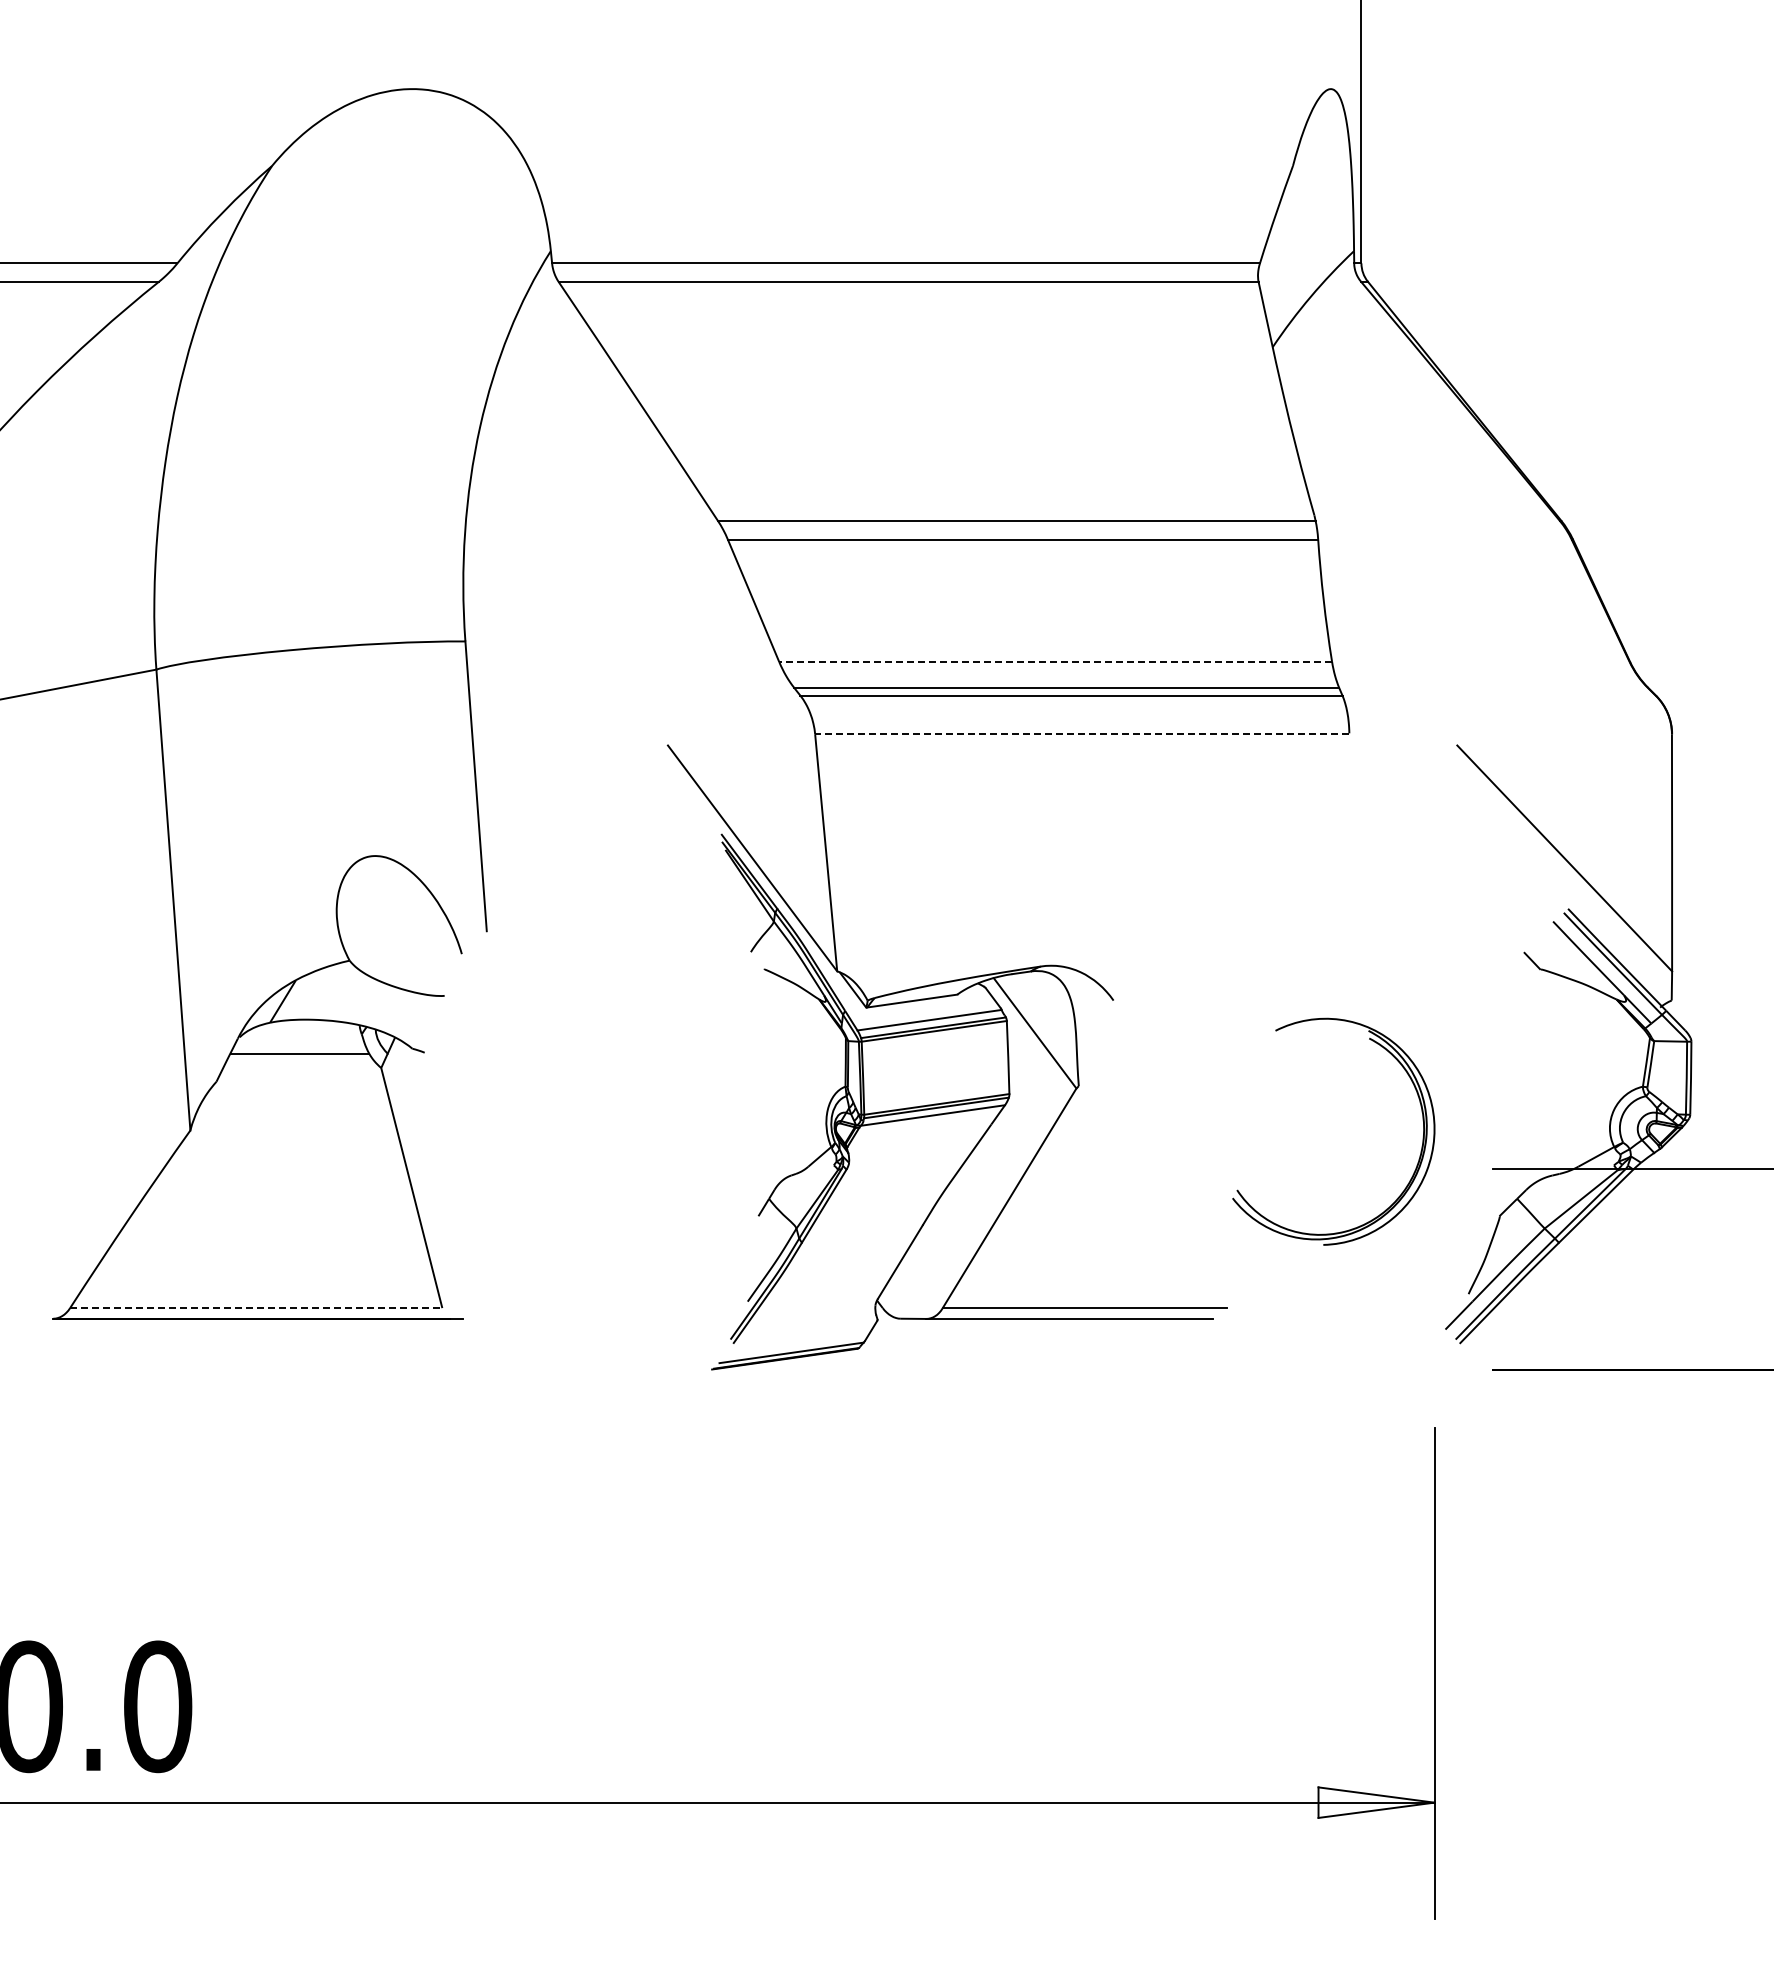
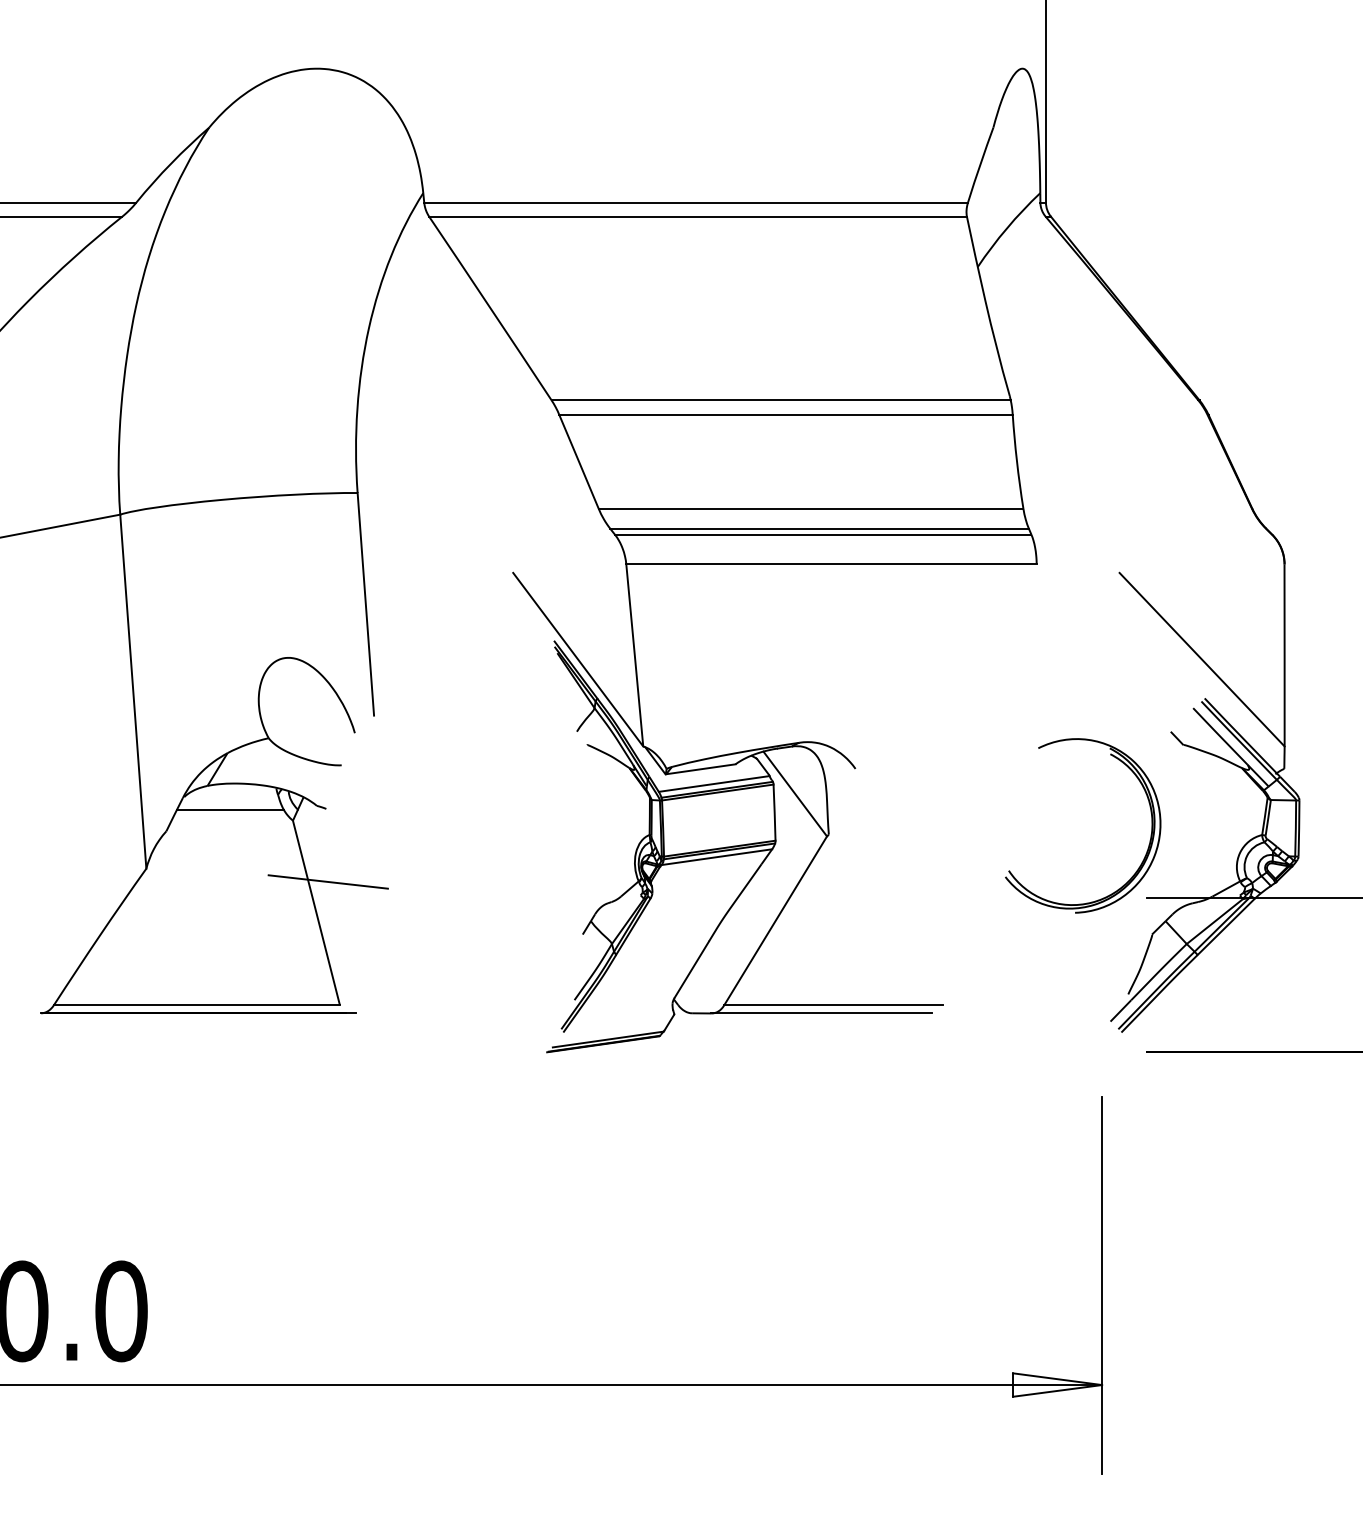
line: (1055, 661) -> (810, 508), dashed -> solid
line: (1081, 734) -> (830, 564), dashed -> solid
part: (1422, 1137) -> (1151, 830), moved
line: (426, 1147) -> (327, 881), added
line: (256, 1308) -> (197, 1005), dashed -> solid

